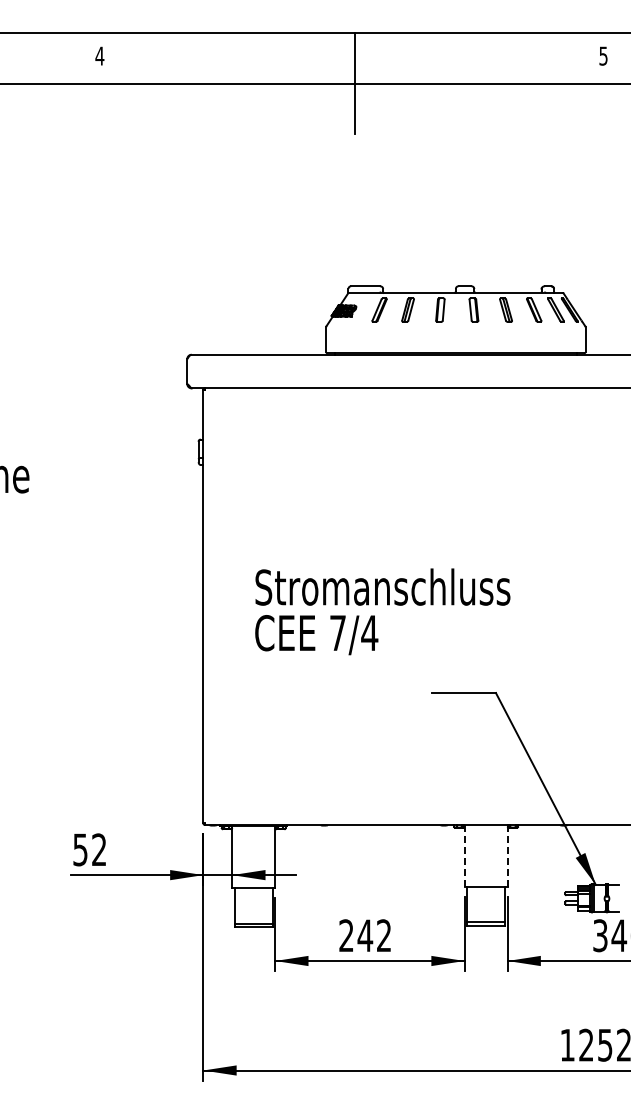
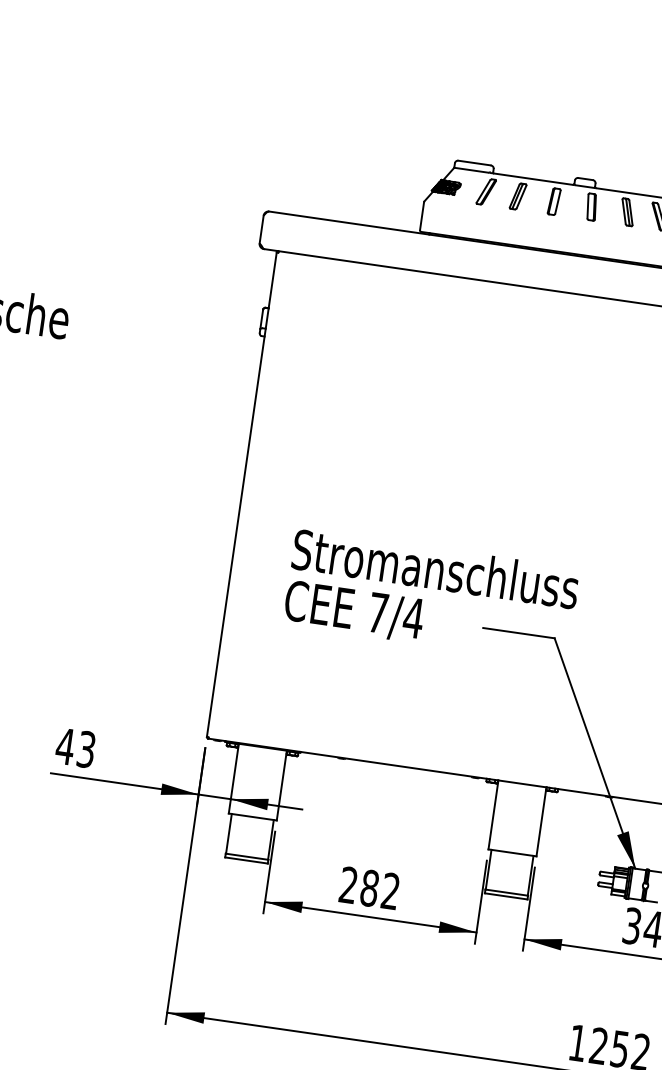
text: (382, 611) -> (431, 595), moved
text: (89, 849) -> (75, 747), 52 -> 43
line: (464, 855) -> (493, 814), dashed -> solid
line: (507, 855) -> (541, 821), dashed -> solid
text: (365, 935) -> (369, 888), 242 -> 282

